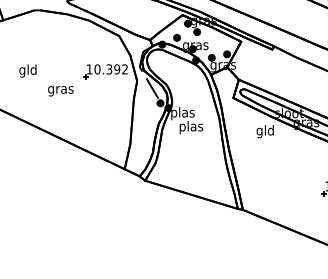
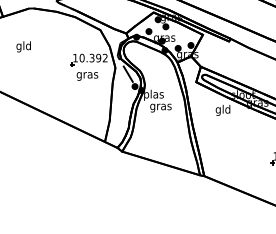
text: (27, 70) -> (23, 46), moved
text: (60, 91) -> (87, 76), moved
text: (191, 127) -> (161, 106), plas -> gras

